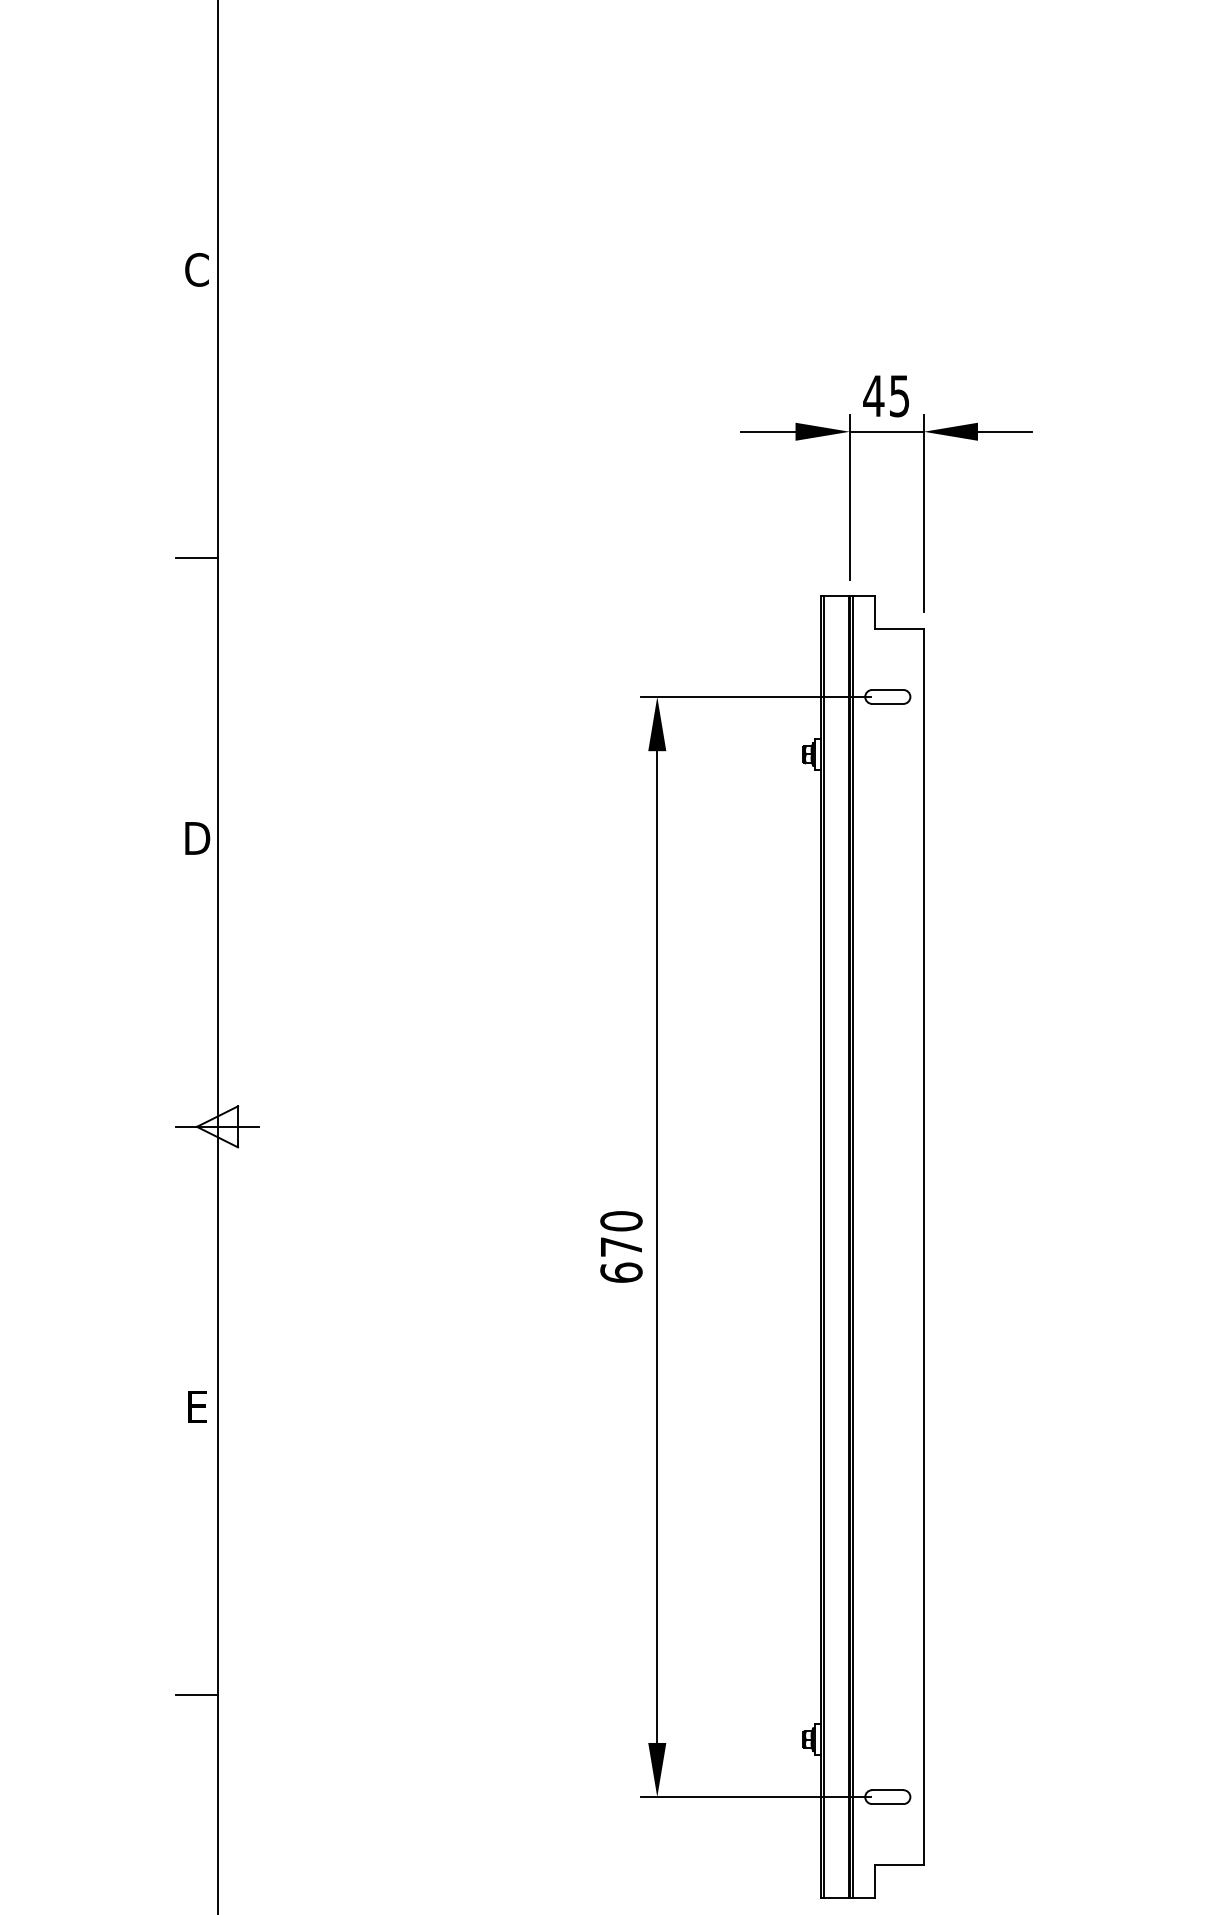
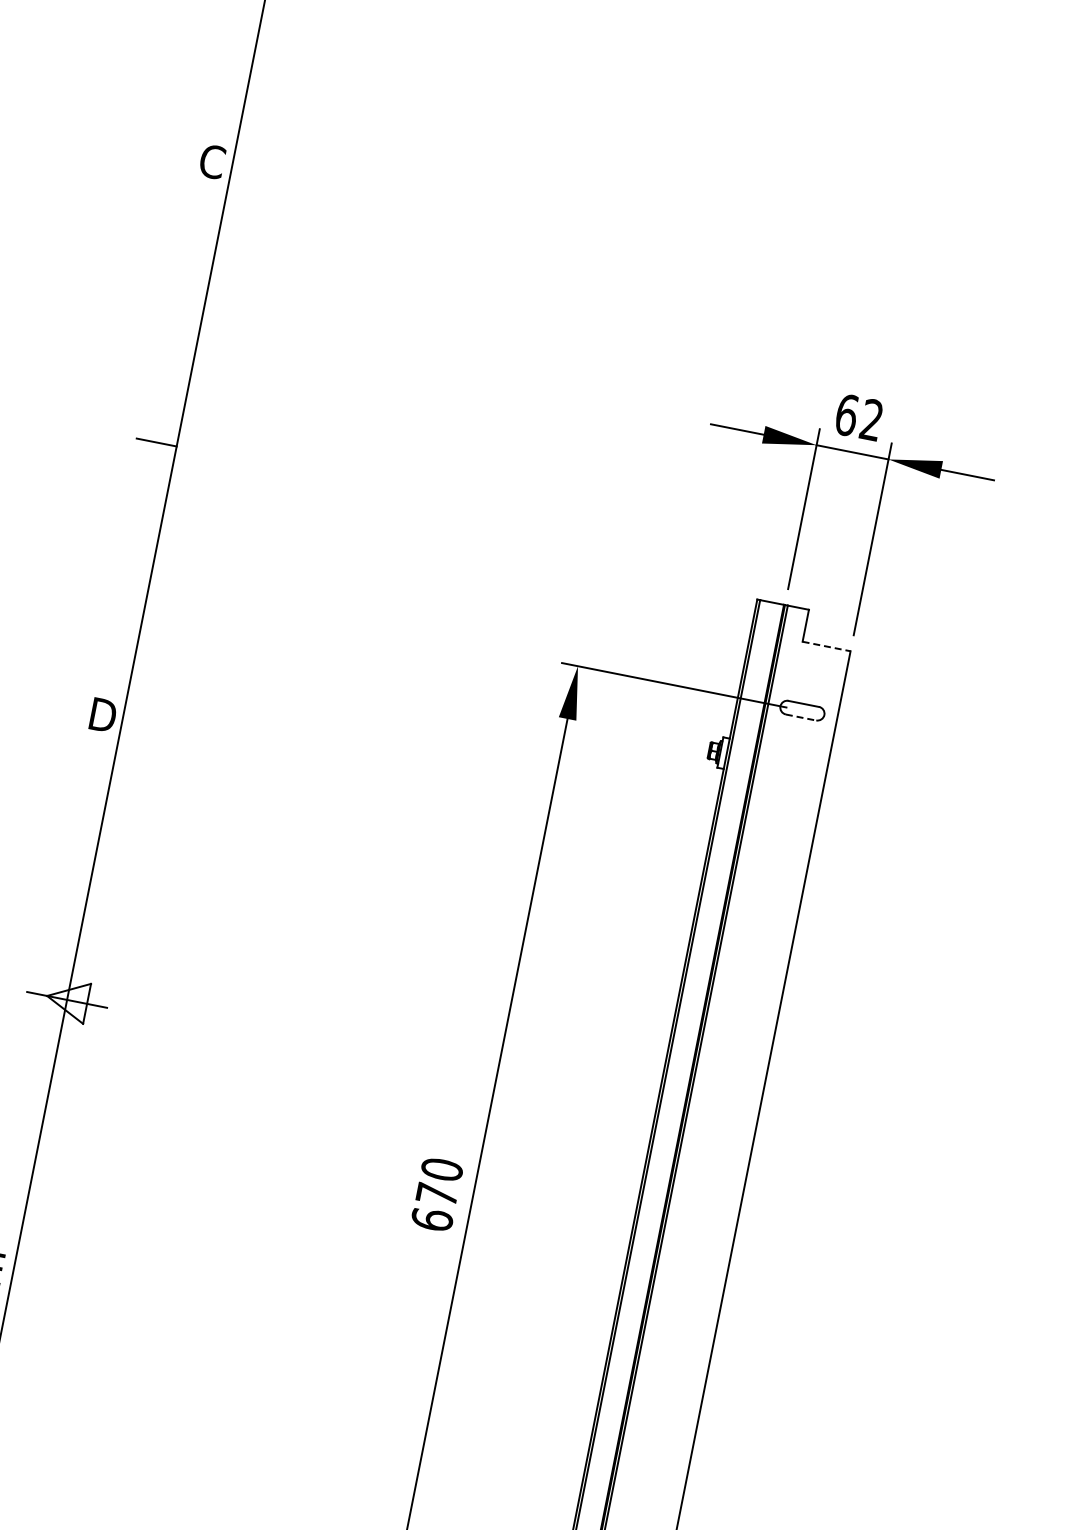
text: (885, 395) -> (858, 416), 45 -> 62
line: (899, 628) -> (826, 646), solid -> dashed
line: (887, 704) -> (800, 717), solid -> dashed

